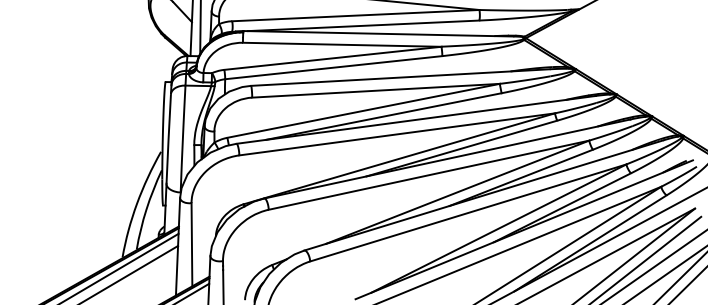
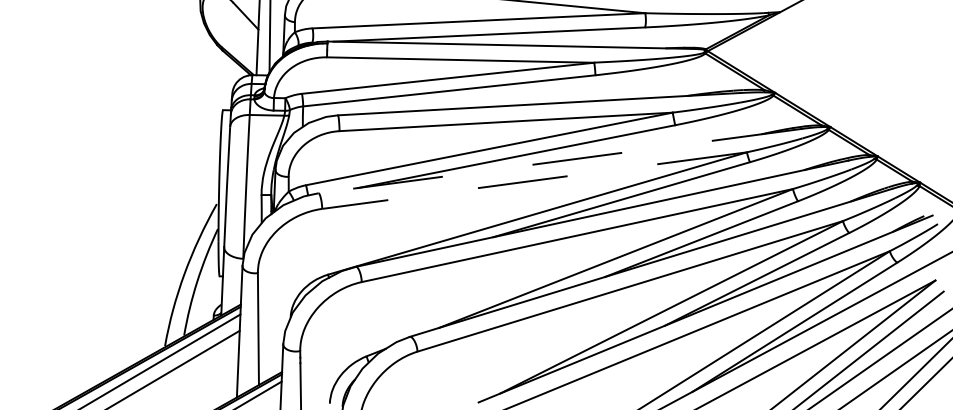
line: (415, 119) -> (559, 160), solid -> dashed
line: (396, 134) -> (533, 180), solid -> dashed

